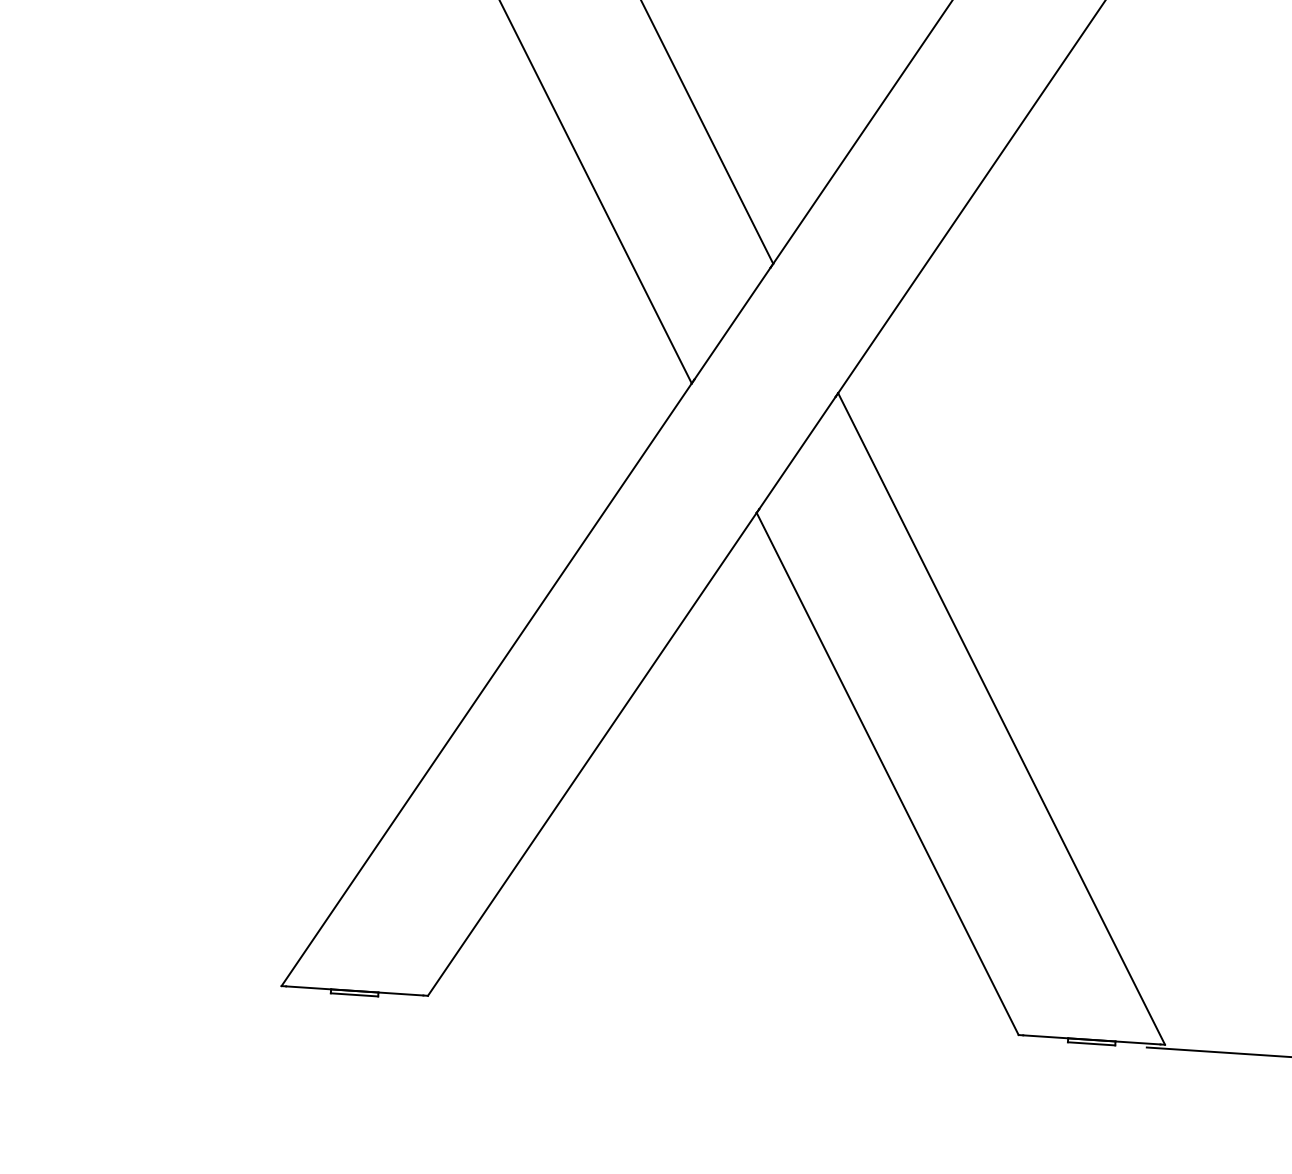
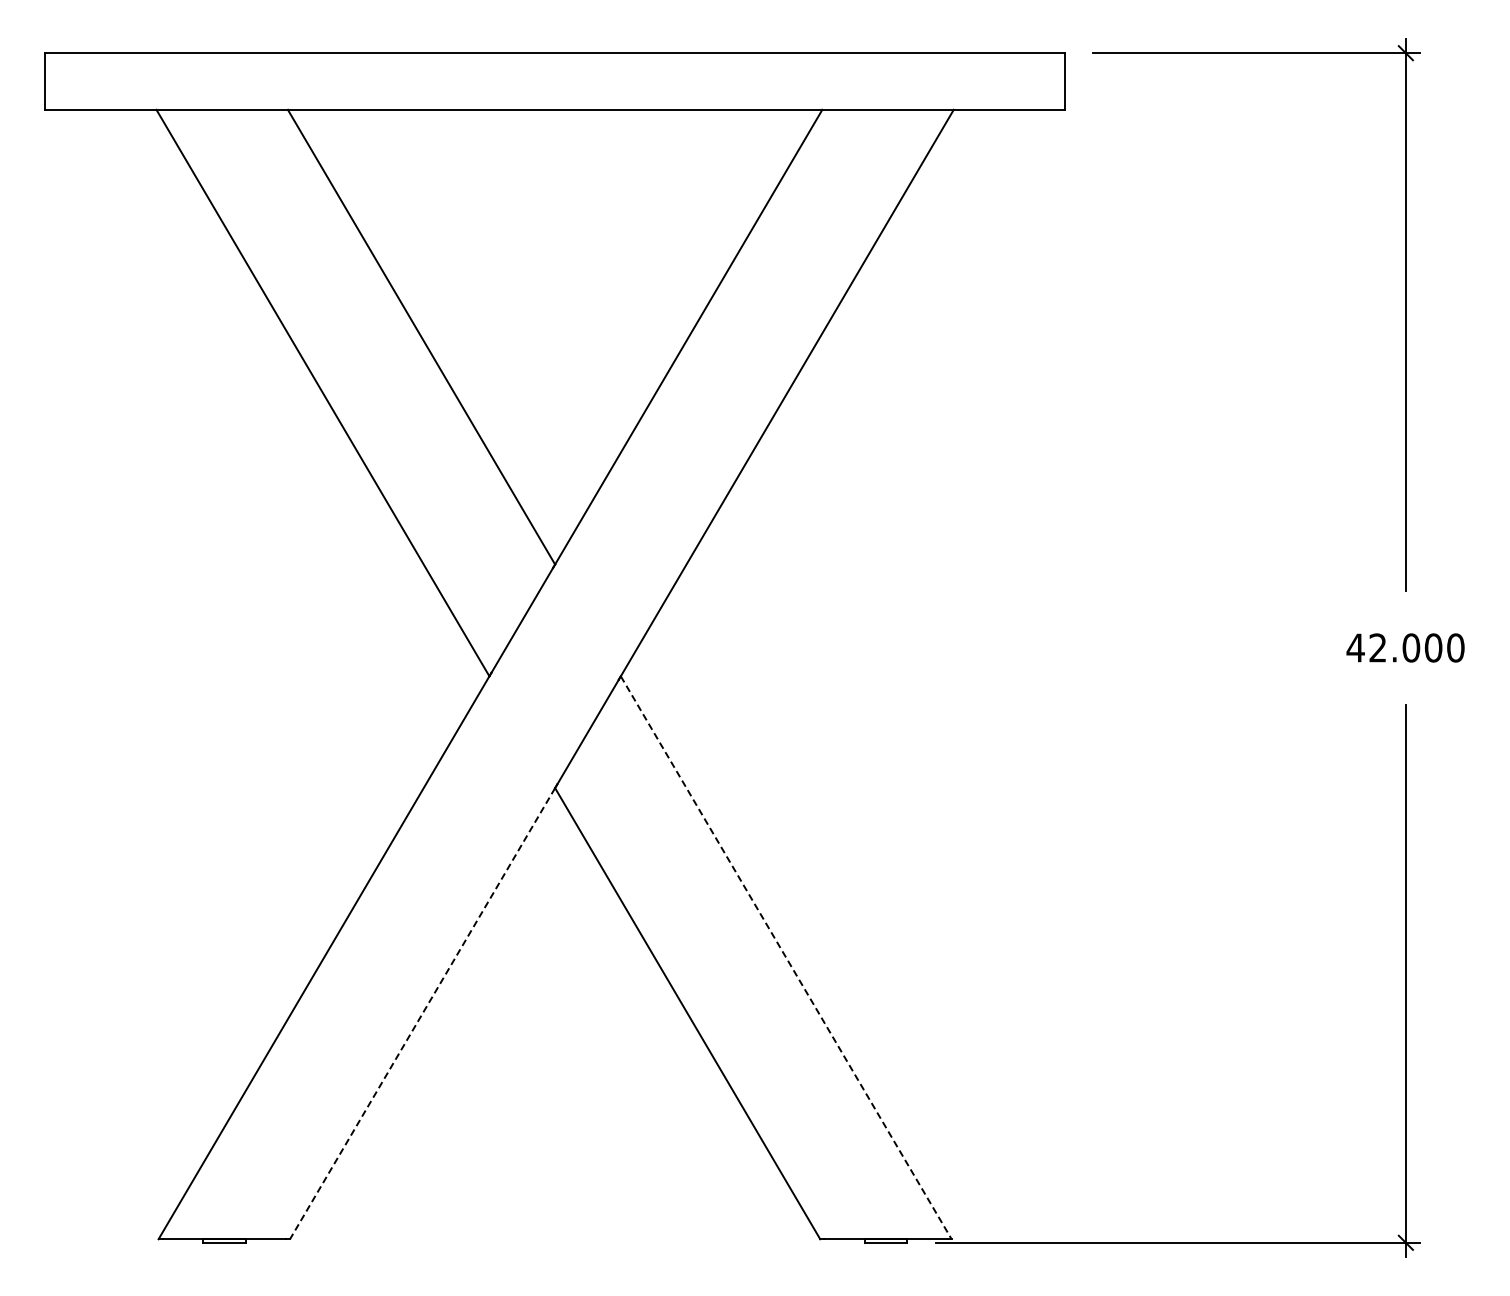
line: (1001, 719) -> (786, 958), solid -> dashed
line: (592, 754) -> (422, 1013), solid -> dashed

